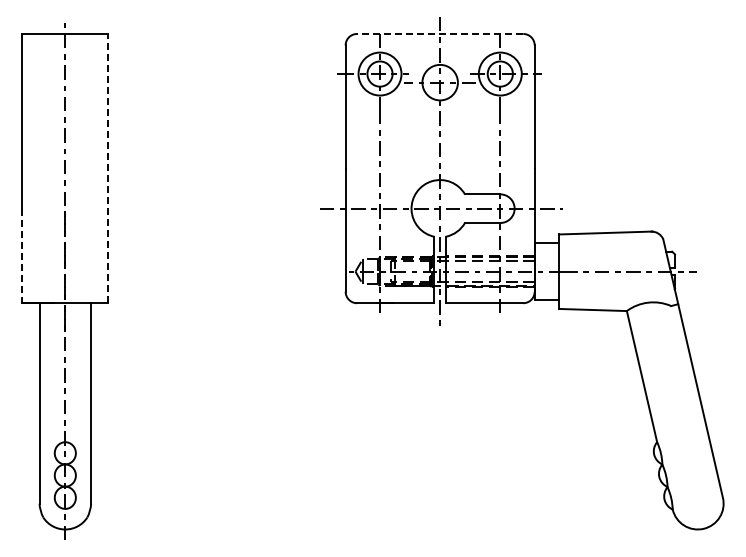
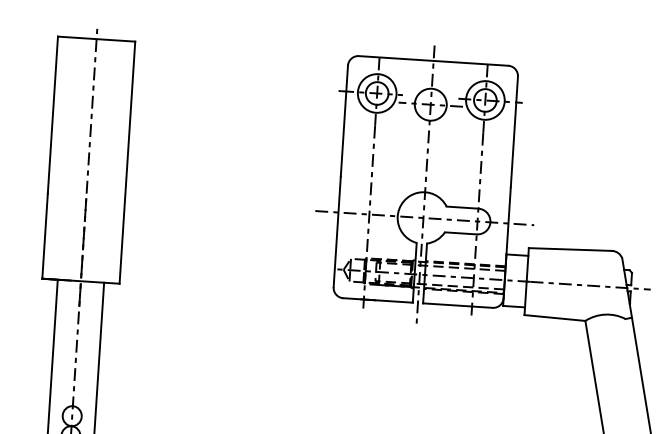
line: (439, 33) -> (433, 60), dashed -> solid
line: (108, 168) -> (127, 162), dashed -> solid
line: (22, 256) -> (45, 236), dashed -> solid

